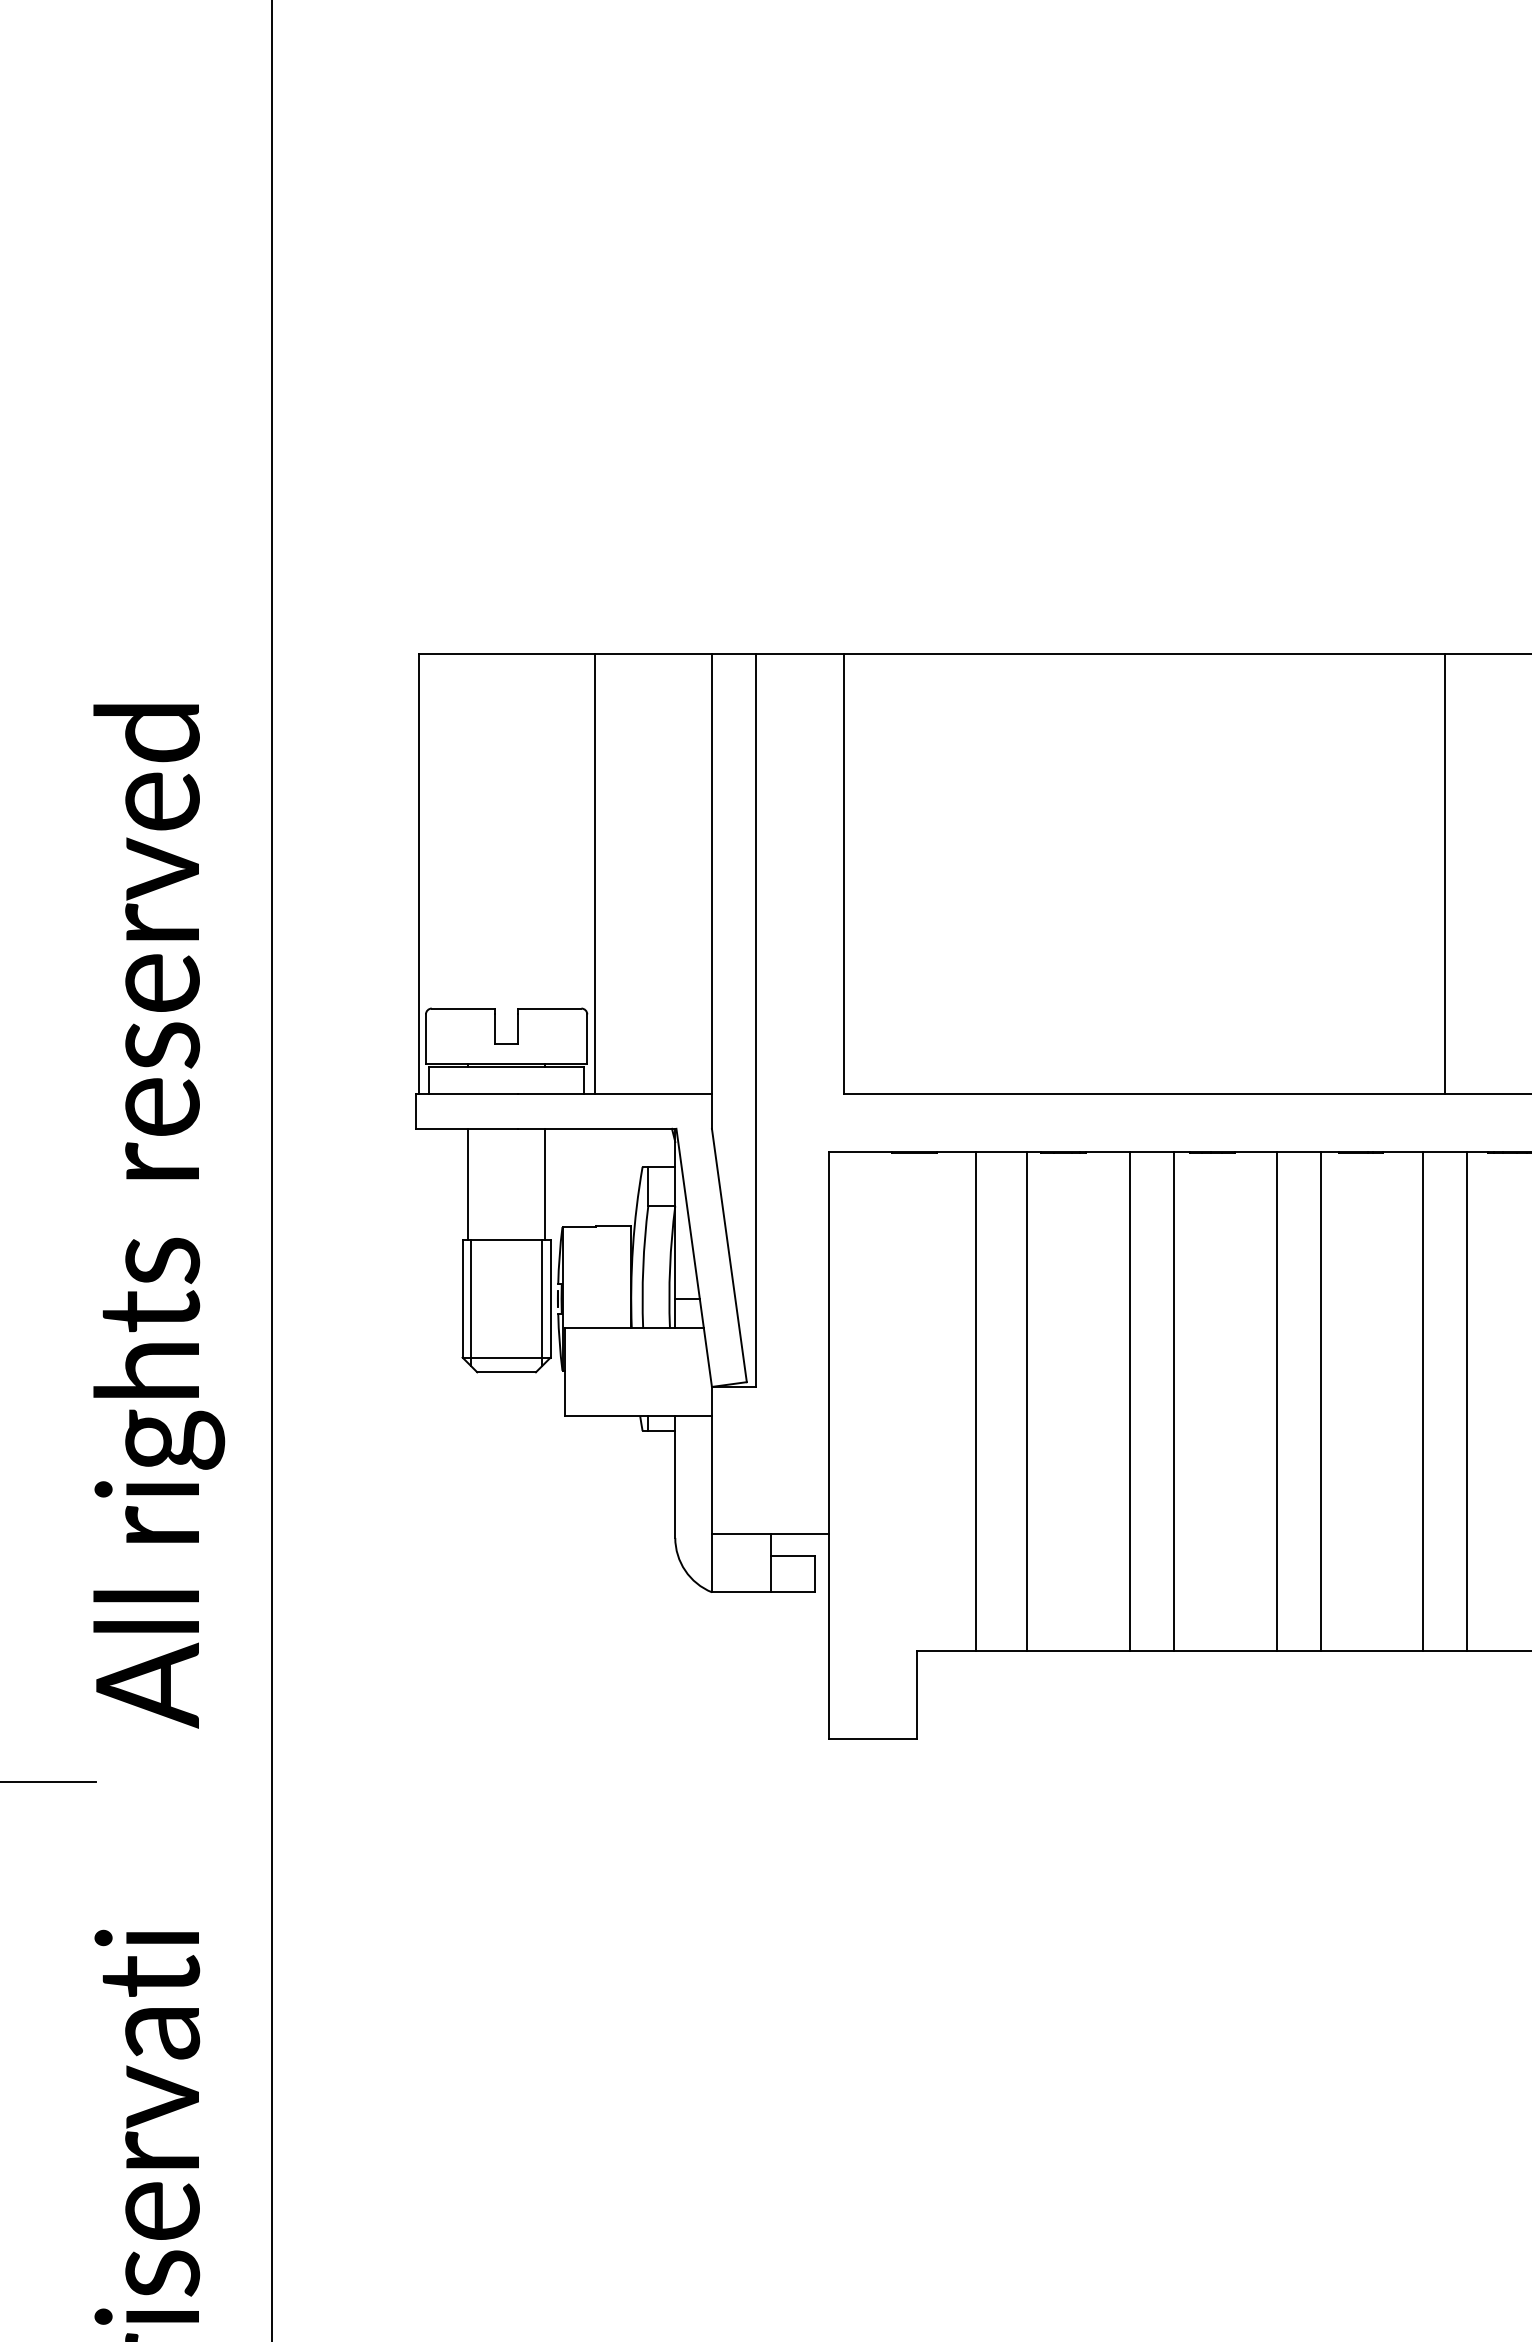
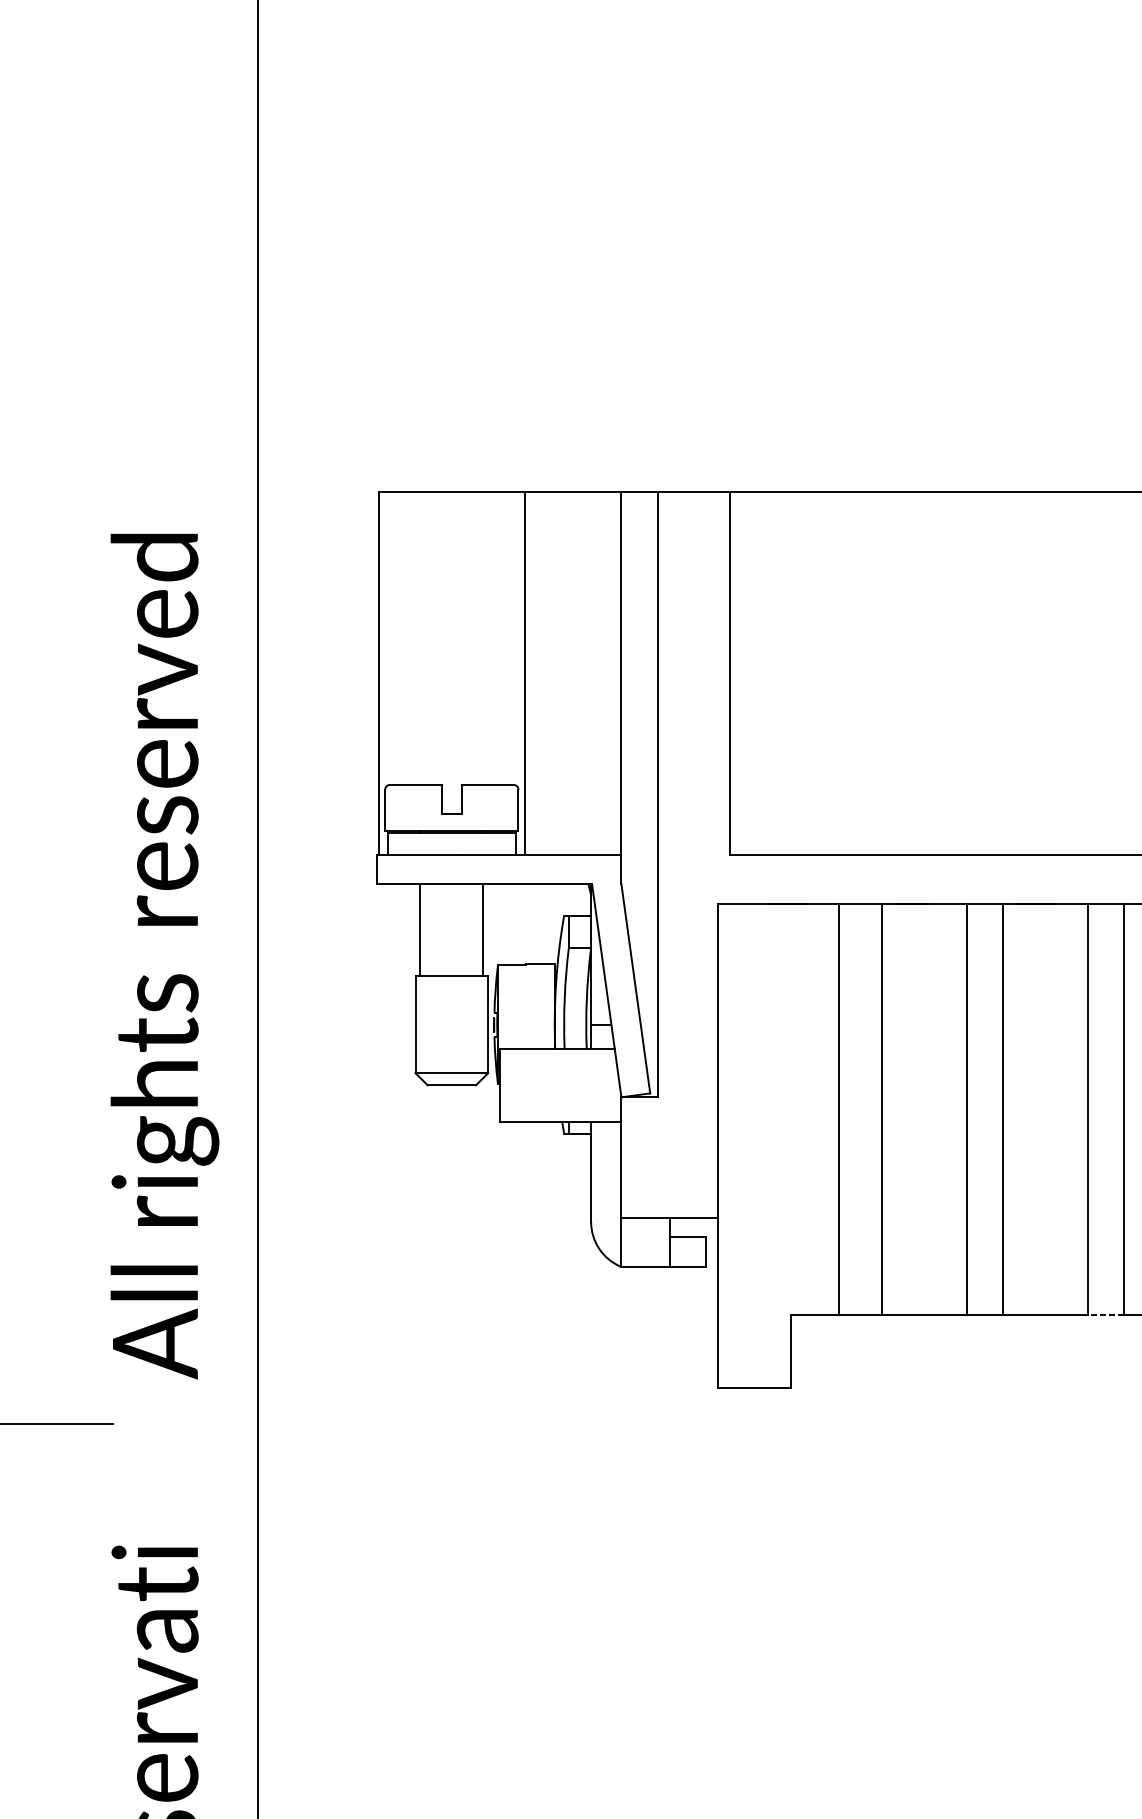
line: (471, 1303) -> (422, 1028), removed
line: (541, 1303) -> (480, 1028), removed
line: (1298, 1650) -> (1105, 1314), solid -> dashed

